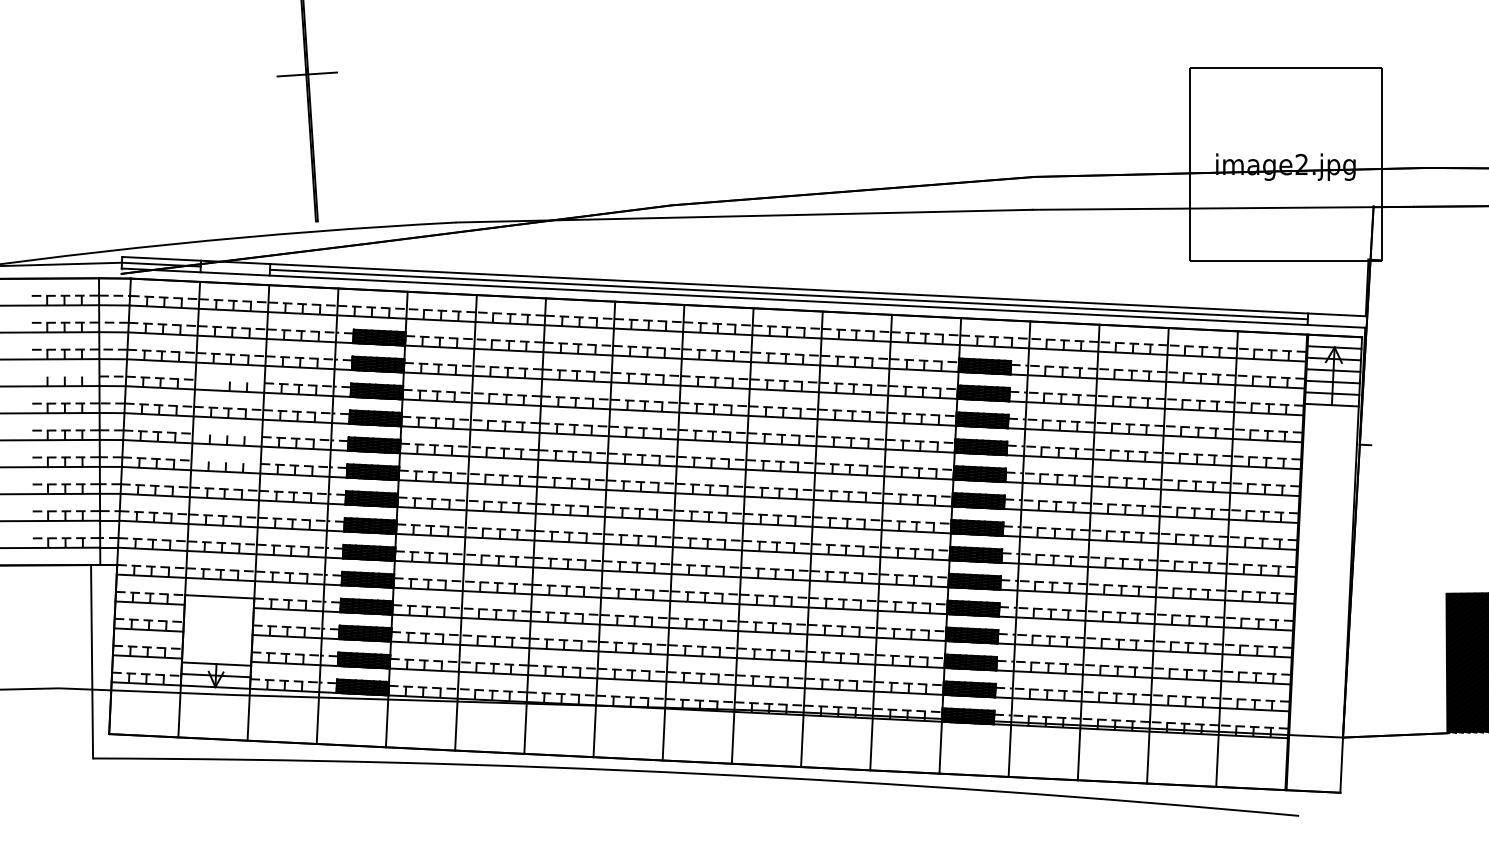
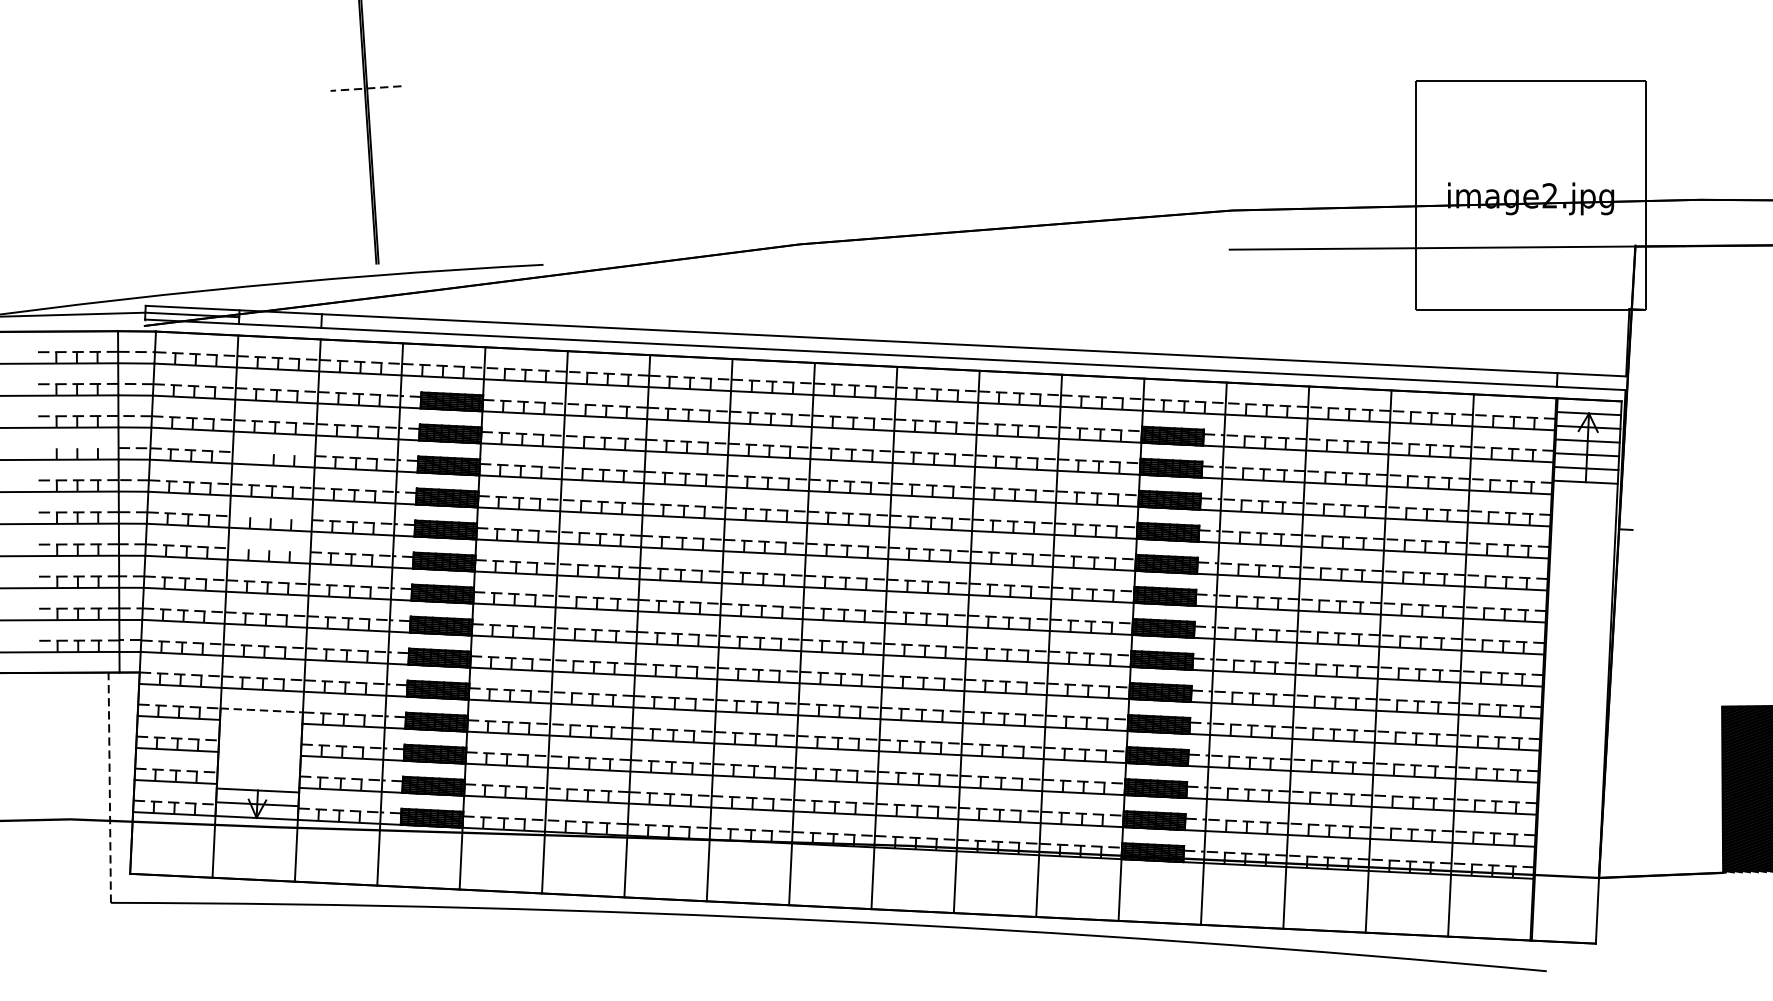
line: (307, 74) -> (366, 88), solid -> dashed
line: (744, 215) -> (886, 256), removed
line: (788, 294) -> (938, 350), removed
line: (219, 596) -> (261, 710), solid -> dashed
line: (92, 661) -> (110, 787), solid -> dashed

